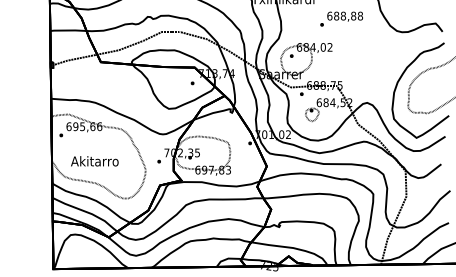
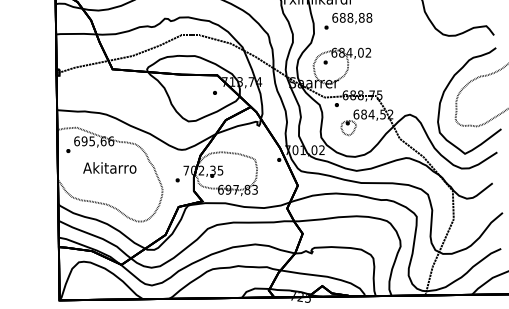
text: (341, 19) -> (348, 21), moved
text: (94, 160) -> (109, 167), moved

